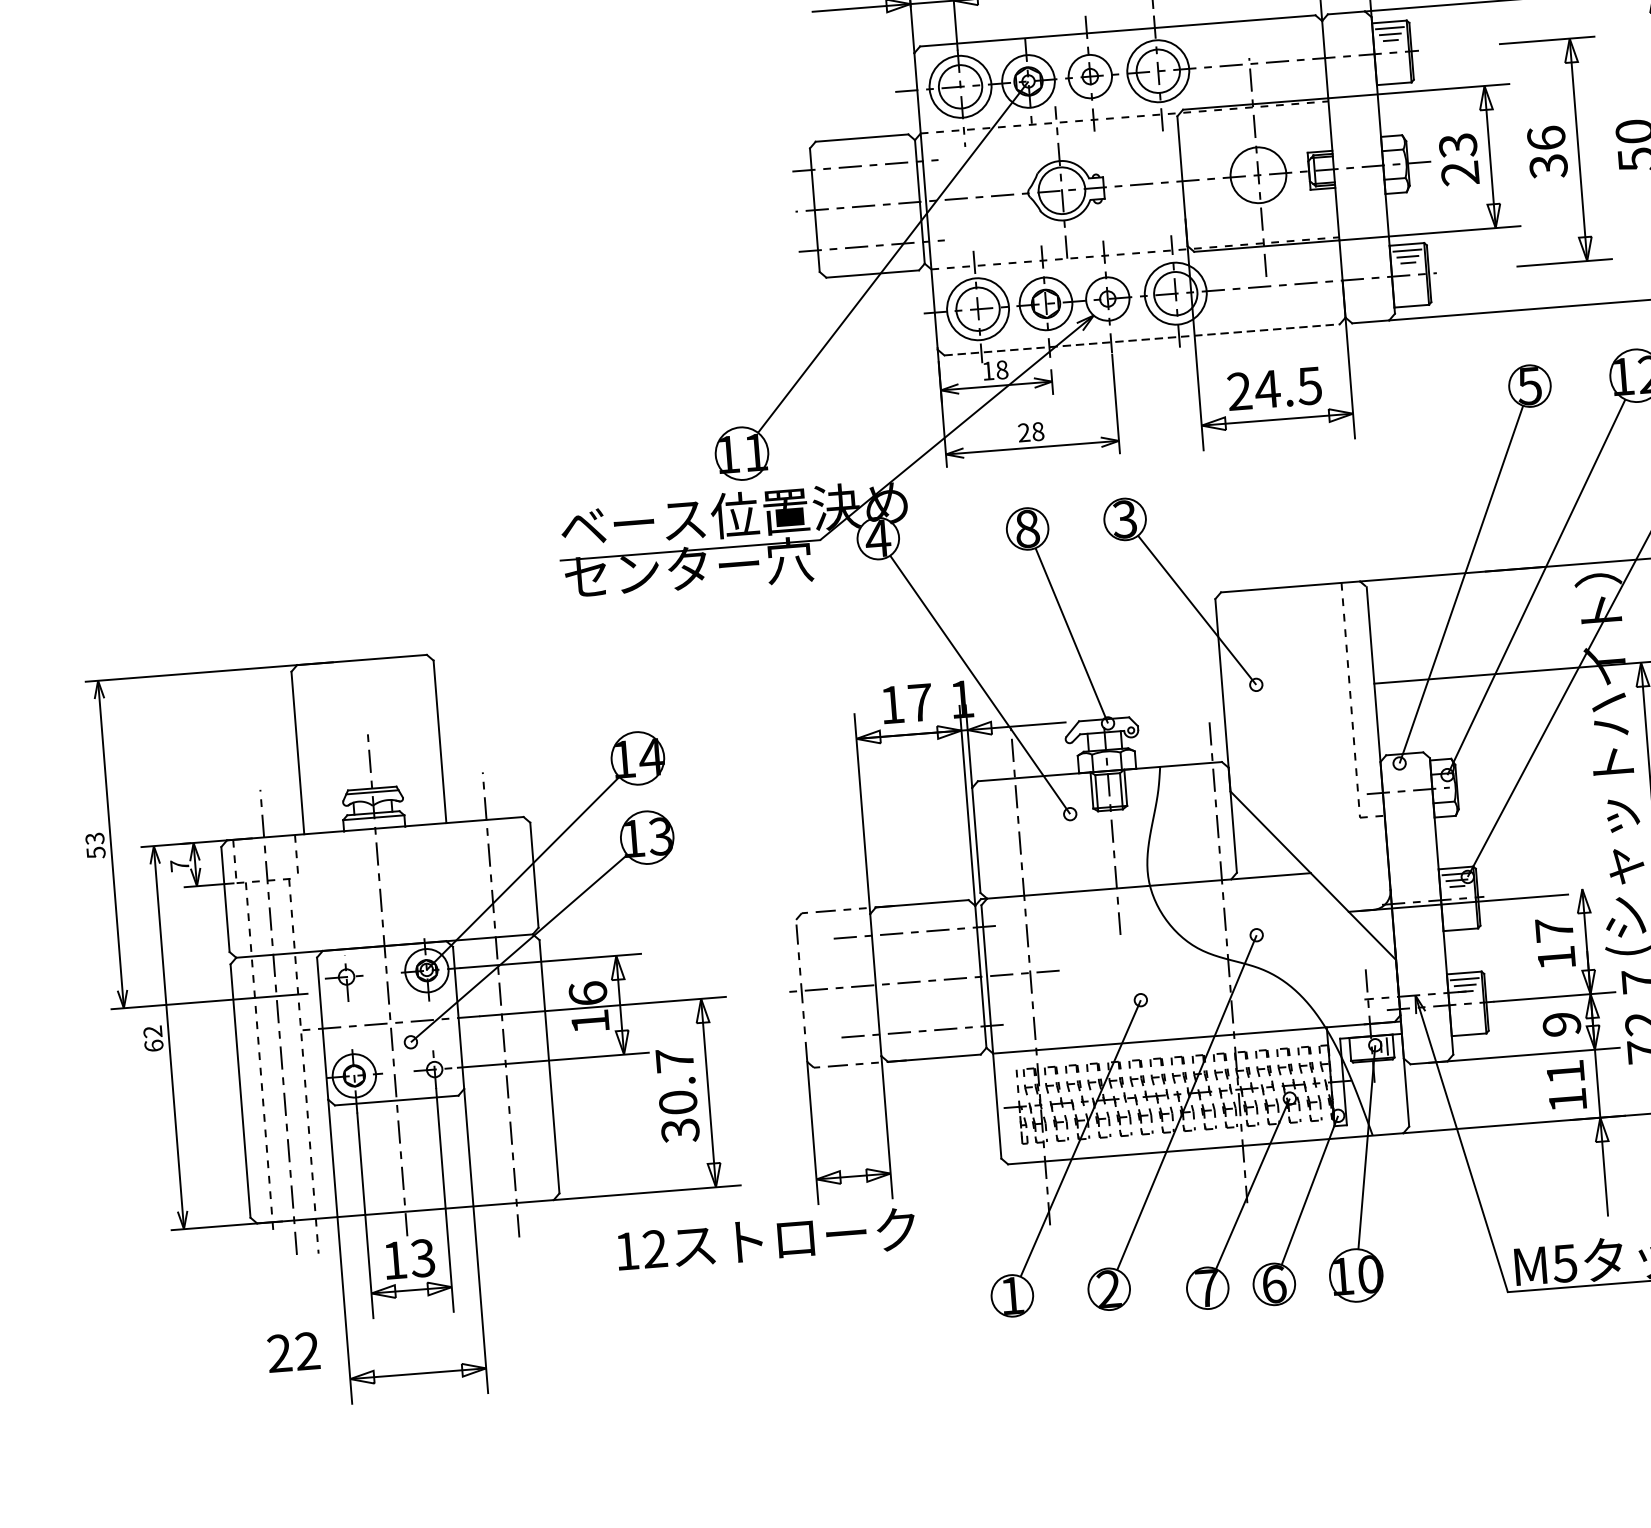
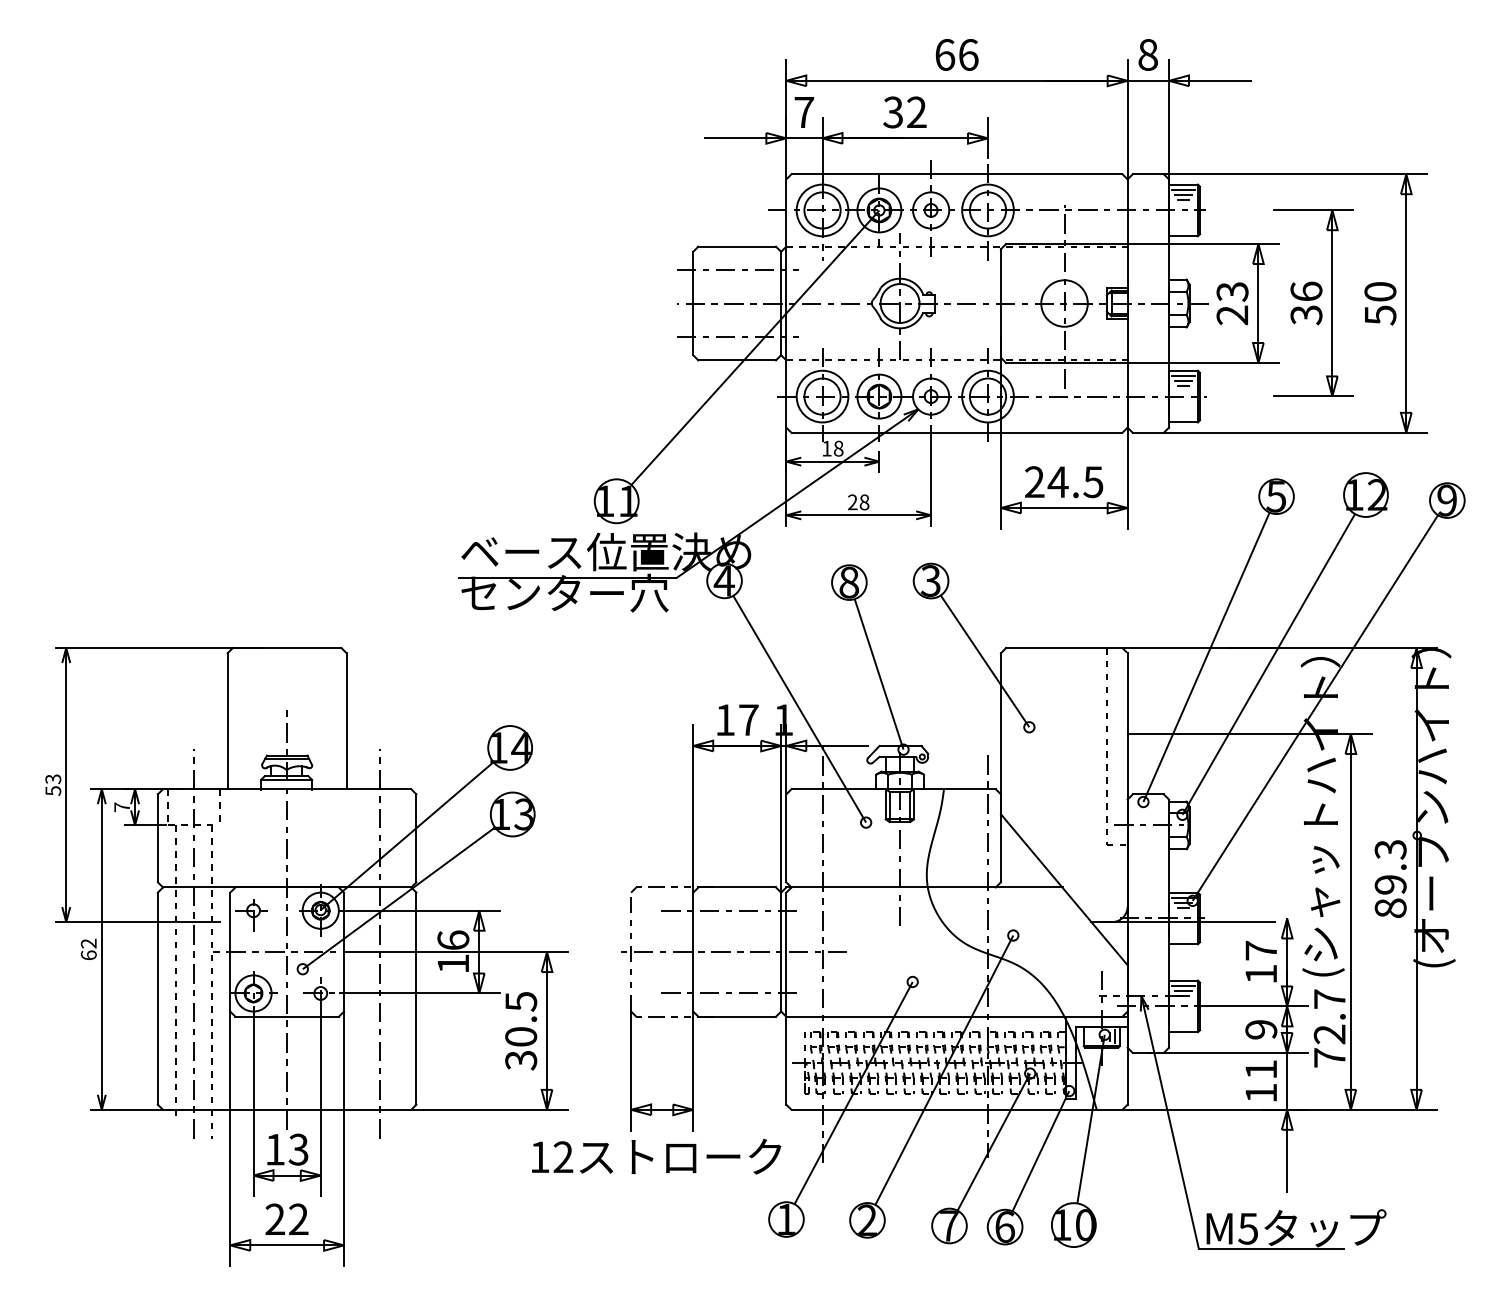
line: (1142, 339) -> (957, 432), dashed -> solid
text: (675, 1060) -> (521, 1001), 30.7 -> 30.5
text: (766, 1239) -> (656, 1156), moved
text: (293, 1351) -> (286, 1218), moved

